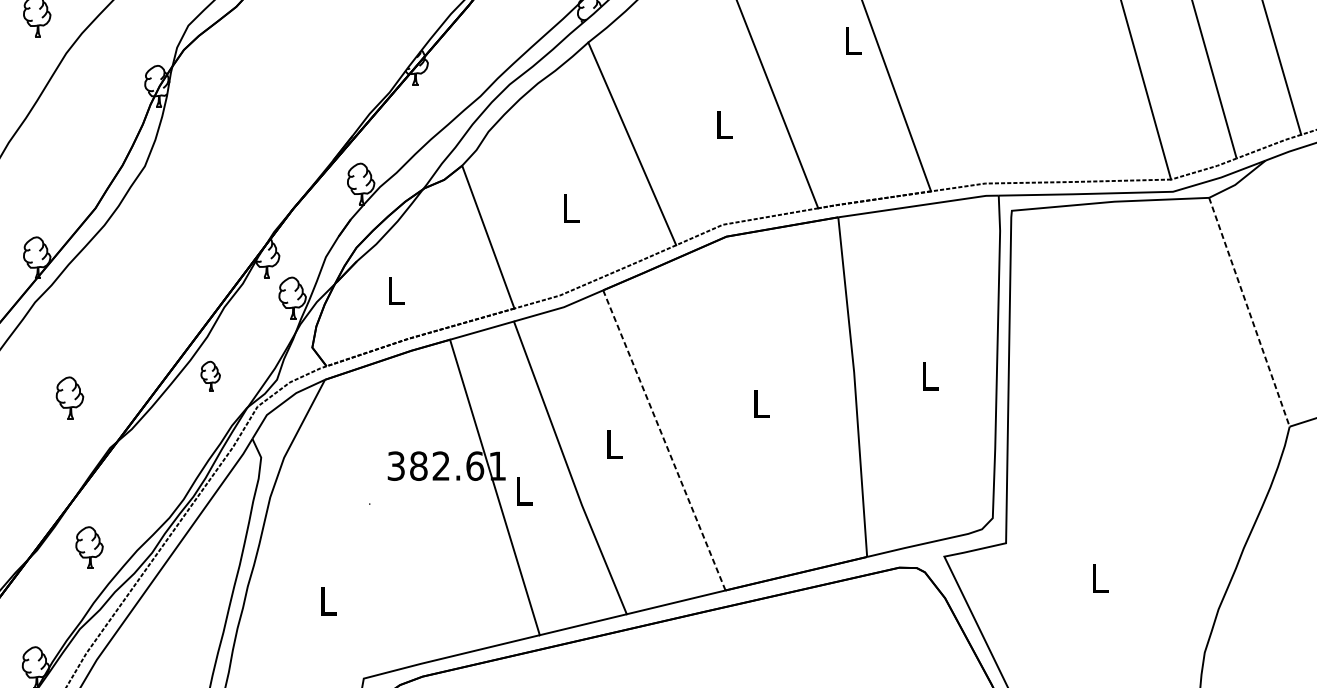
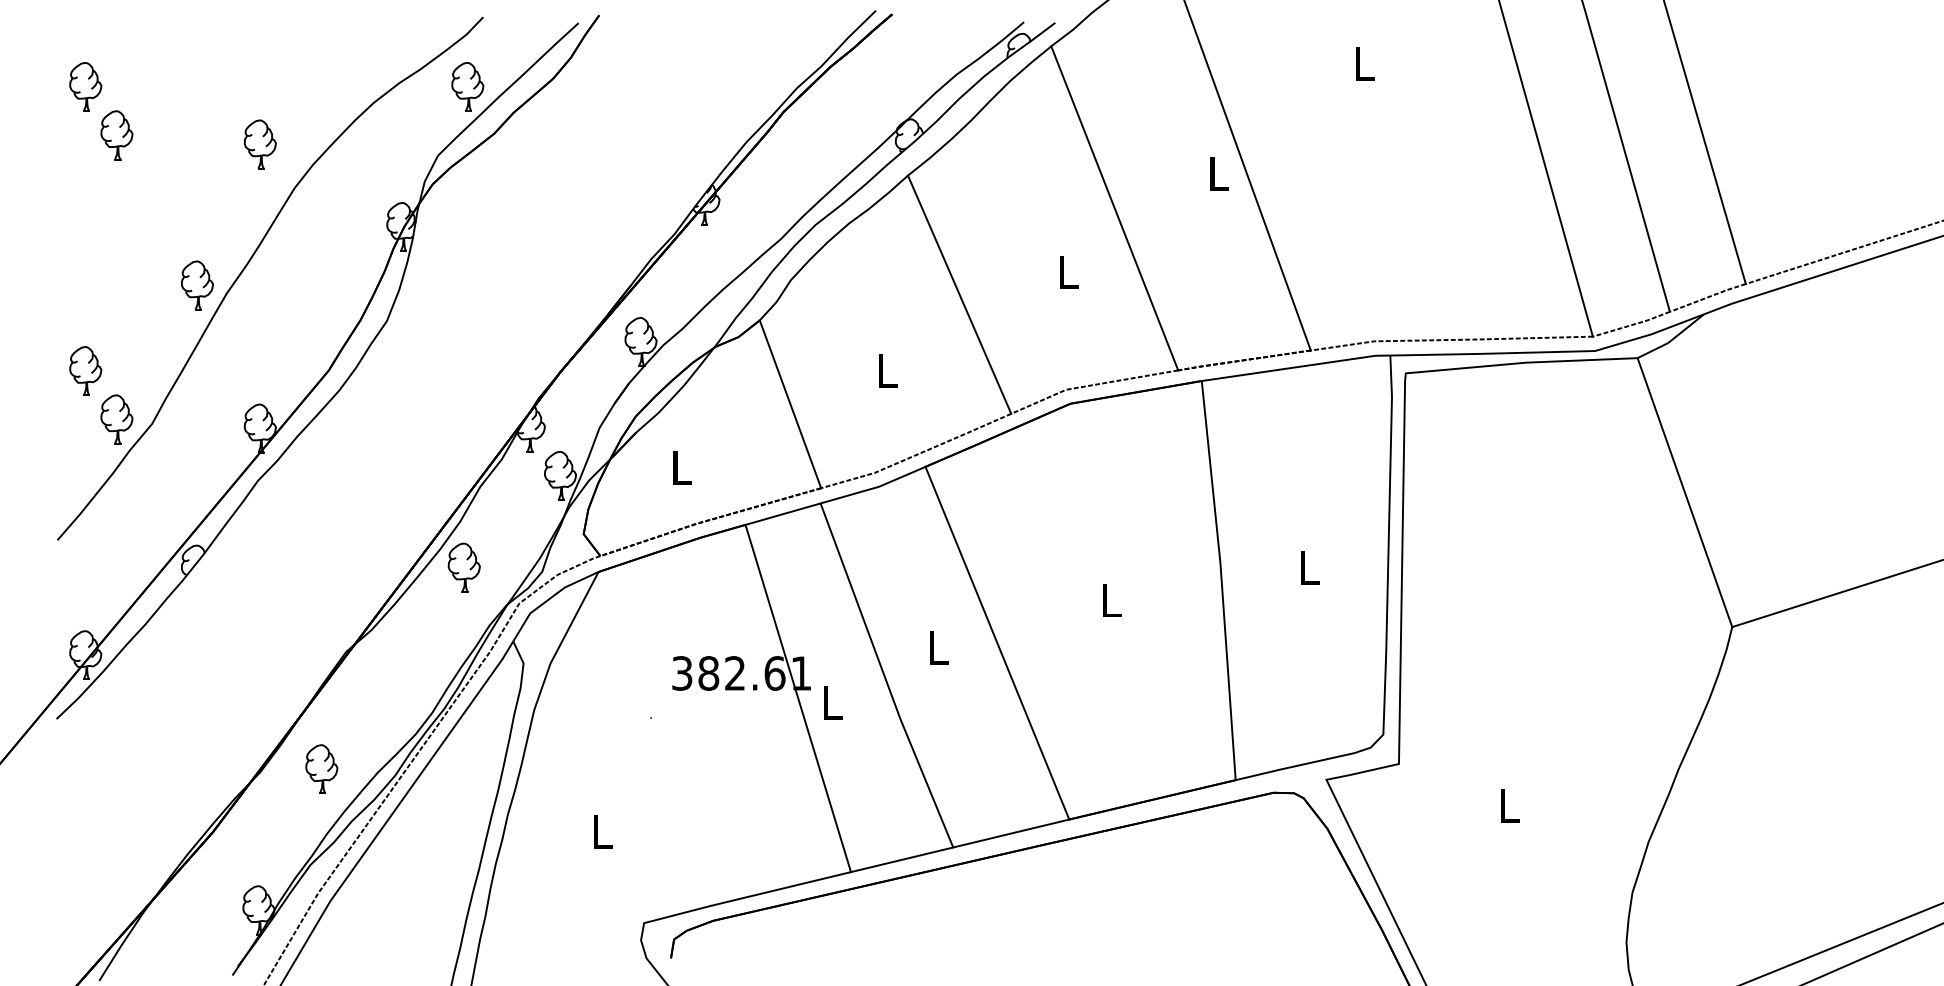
line: (1249, 312) -> (1684, 492), dashed -> solid
part: (210, 376) -> (463, 567), size x1.43
part: (69, 397) -> (298, 592), removed
line: (664, 439) -> (997, 642), dashed -> solid

